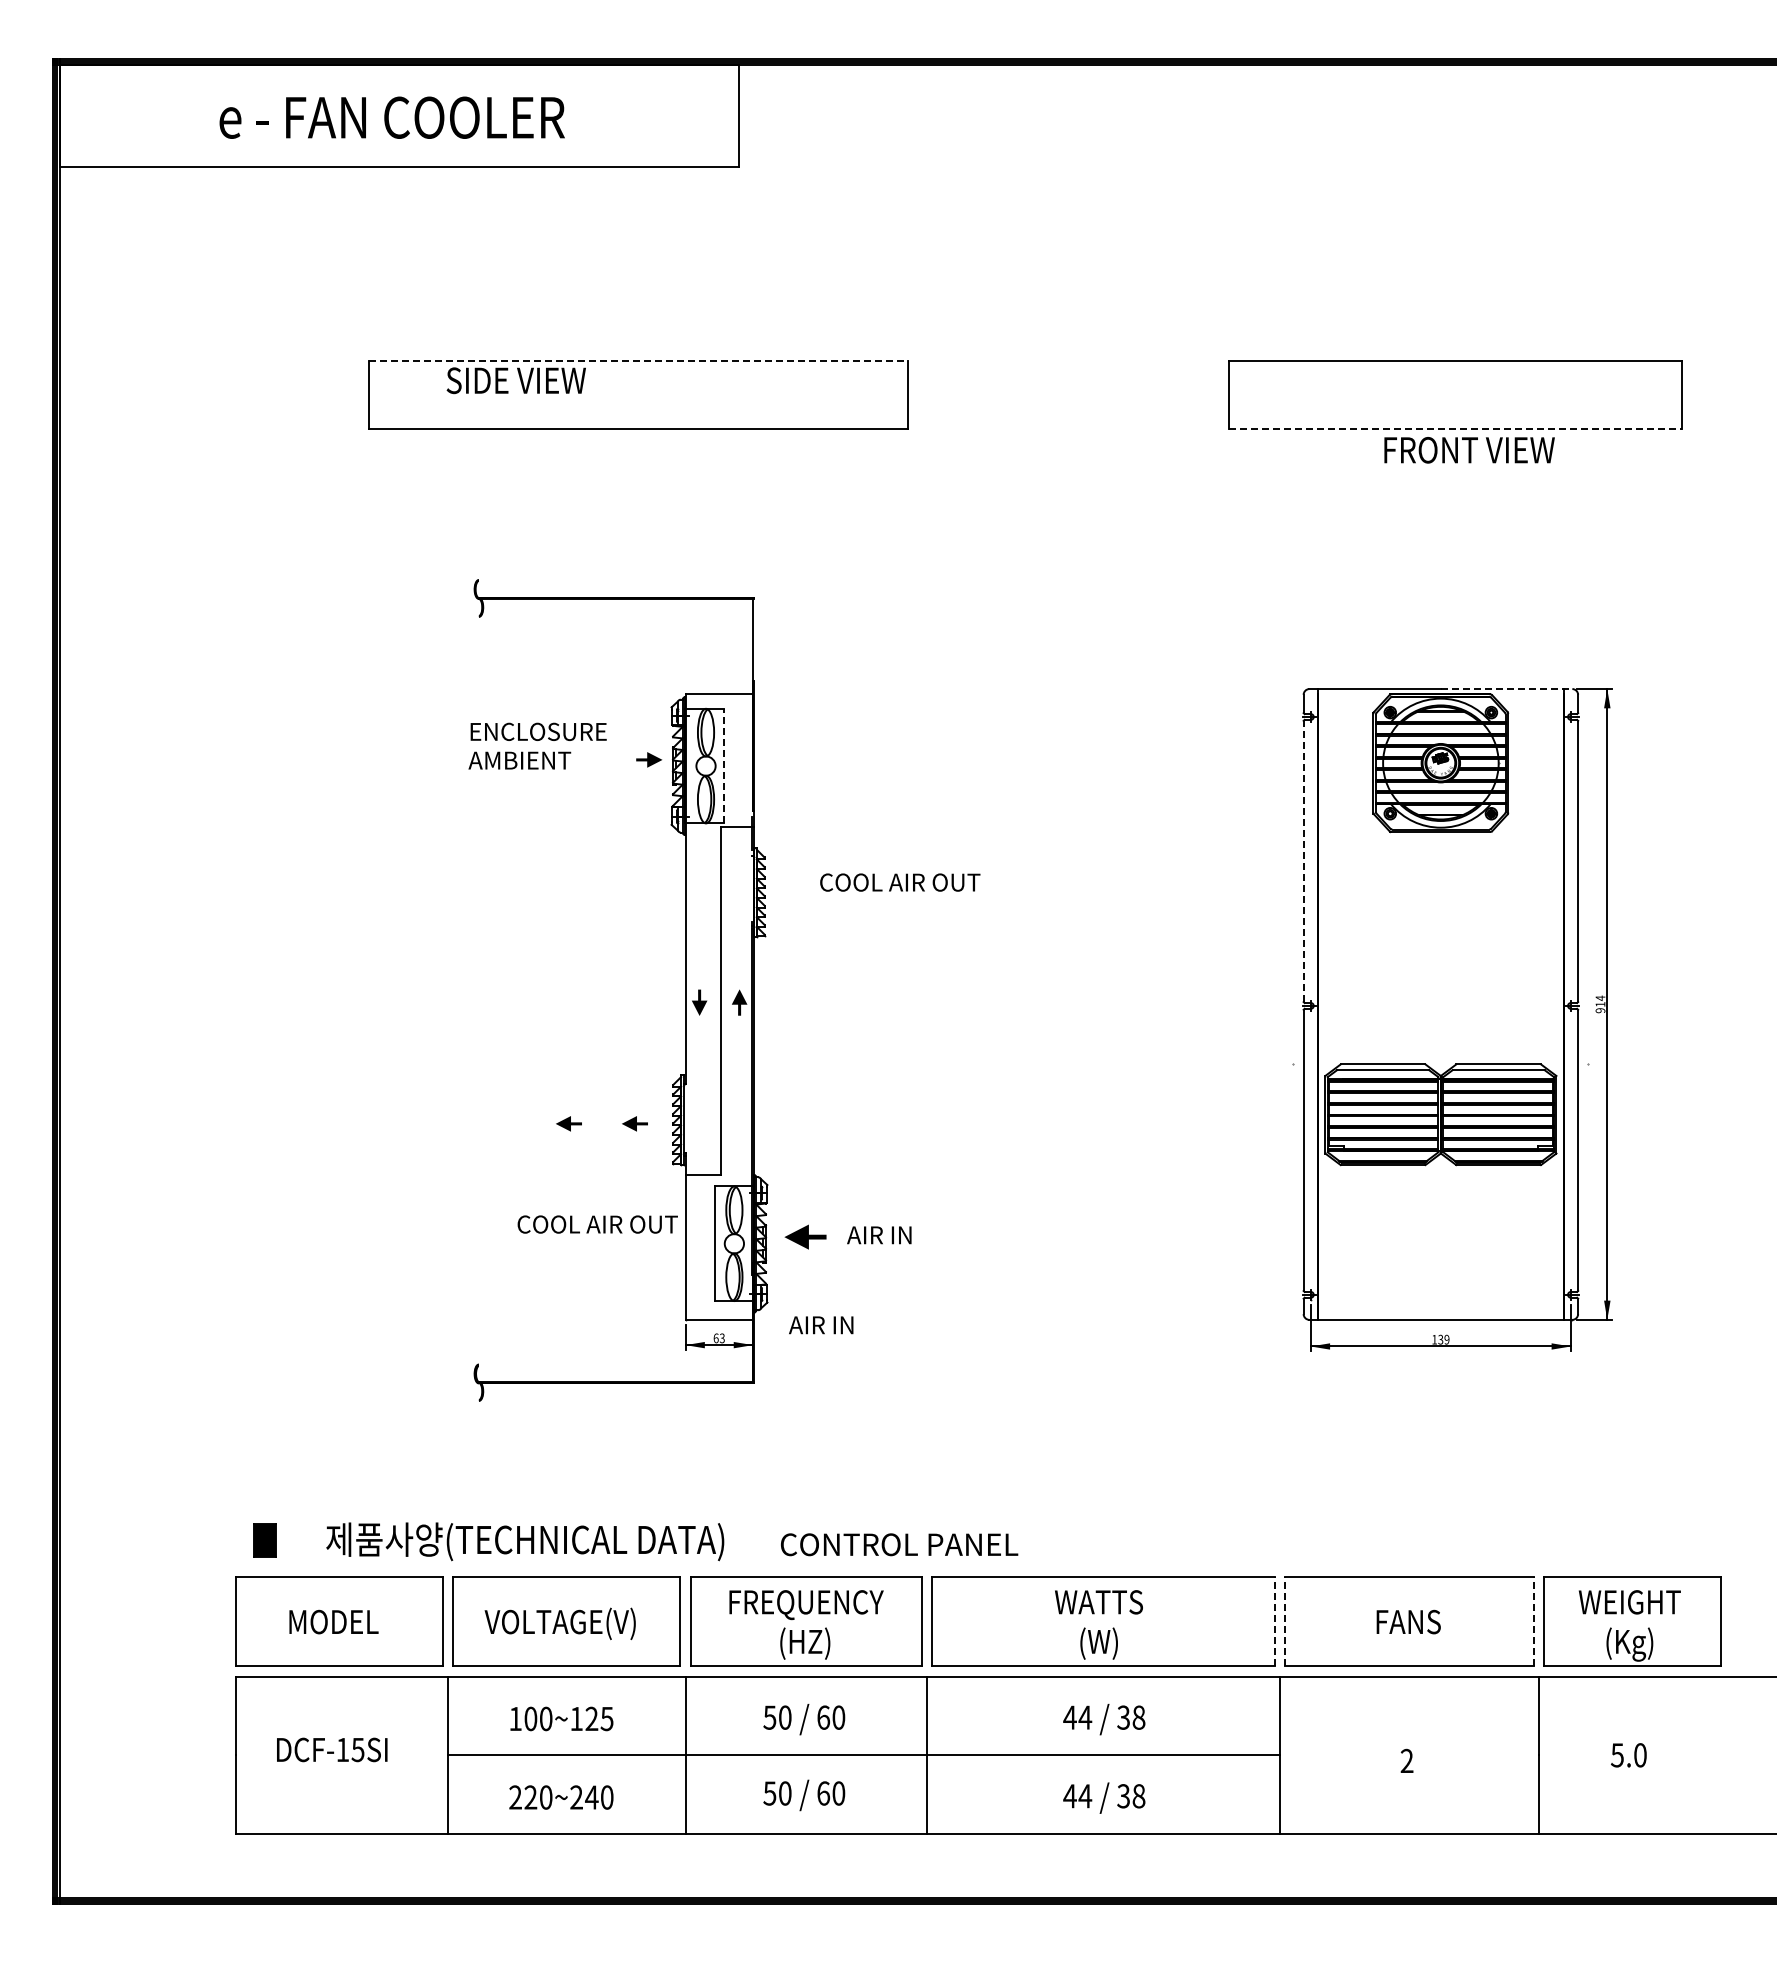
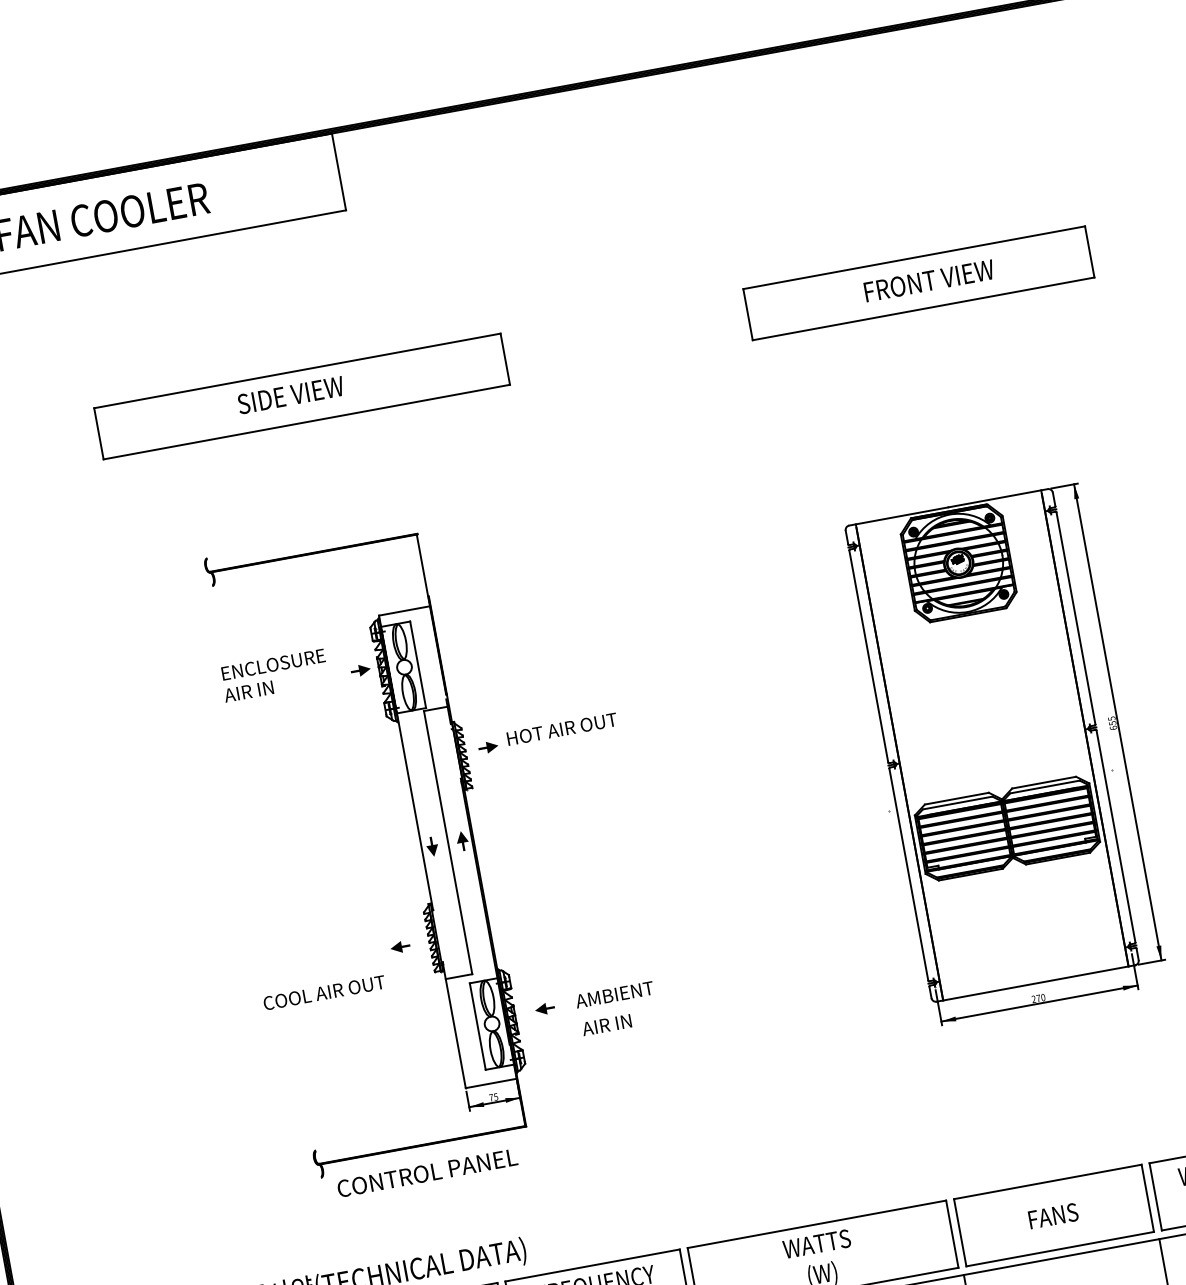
line: (638, 361) -> (297, 371), dashed -> solid
text: (515, 380) -> (290, 395), moved
line: (1456, 428) -> (924, 308), dashed -> solid
text: (1469, 450) -> (929, 281), moved
line: (1506, 689) -> (998, 498), dashed -> solid
text: (529, 760) -> (270, 687), AMBIENT -> AIR IN
line: (724, 765) -> (418, 664), dashed -> solid
line: (1303, 861) -> (868, 656), dashed -> solid
text: (900, 882) -> (567, 728), COOL AIR OUT -> HOT AIR OUT
fill: (794, 888) -> (488, 747), added
text: (1600, 1004) -> (1112, 723), 914 -> 655
part: (568, 1123) -> (350, 956), removed
text: (597, 1224) -> (324, 992), moved
text: (907, 1235) -> (621, 993), AIR IN -> AMBIENT
part: (805, 1236) -> (544, 1008), size x0.62
text: (821, 1325) -> (607, 1025), moved
text: (718, 1338) -> (493, 1097), 63 -> 75
text: (1440, 1339) -> (1038, 998), 139 -> 270
text: (899, 1544) -> (427, 1172), moved
line: (1274, 1621) -> (952, 1234), dashed -> solid
line: (1285, 1621) -> (960, 1232), dashed -> solid
line: (1533, 1621) -> (1147, 1198), dashed -> solid

